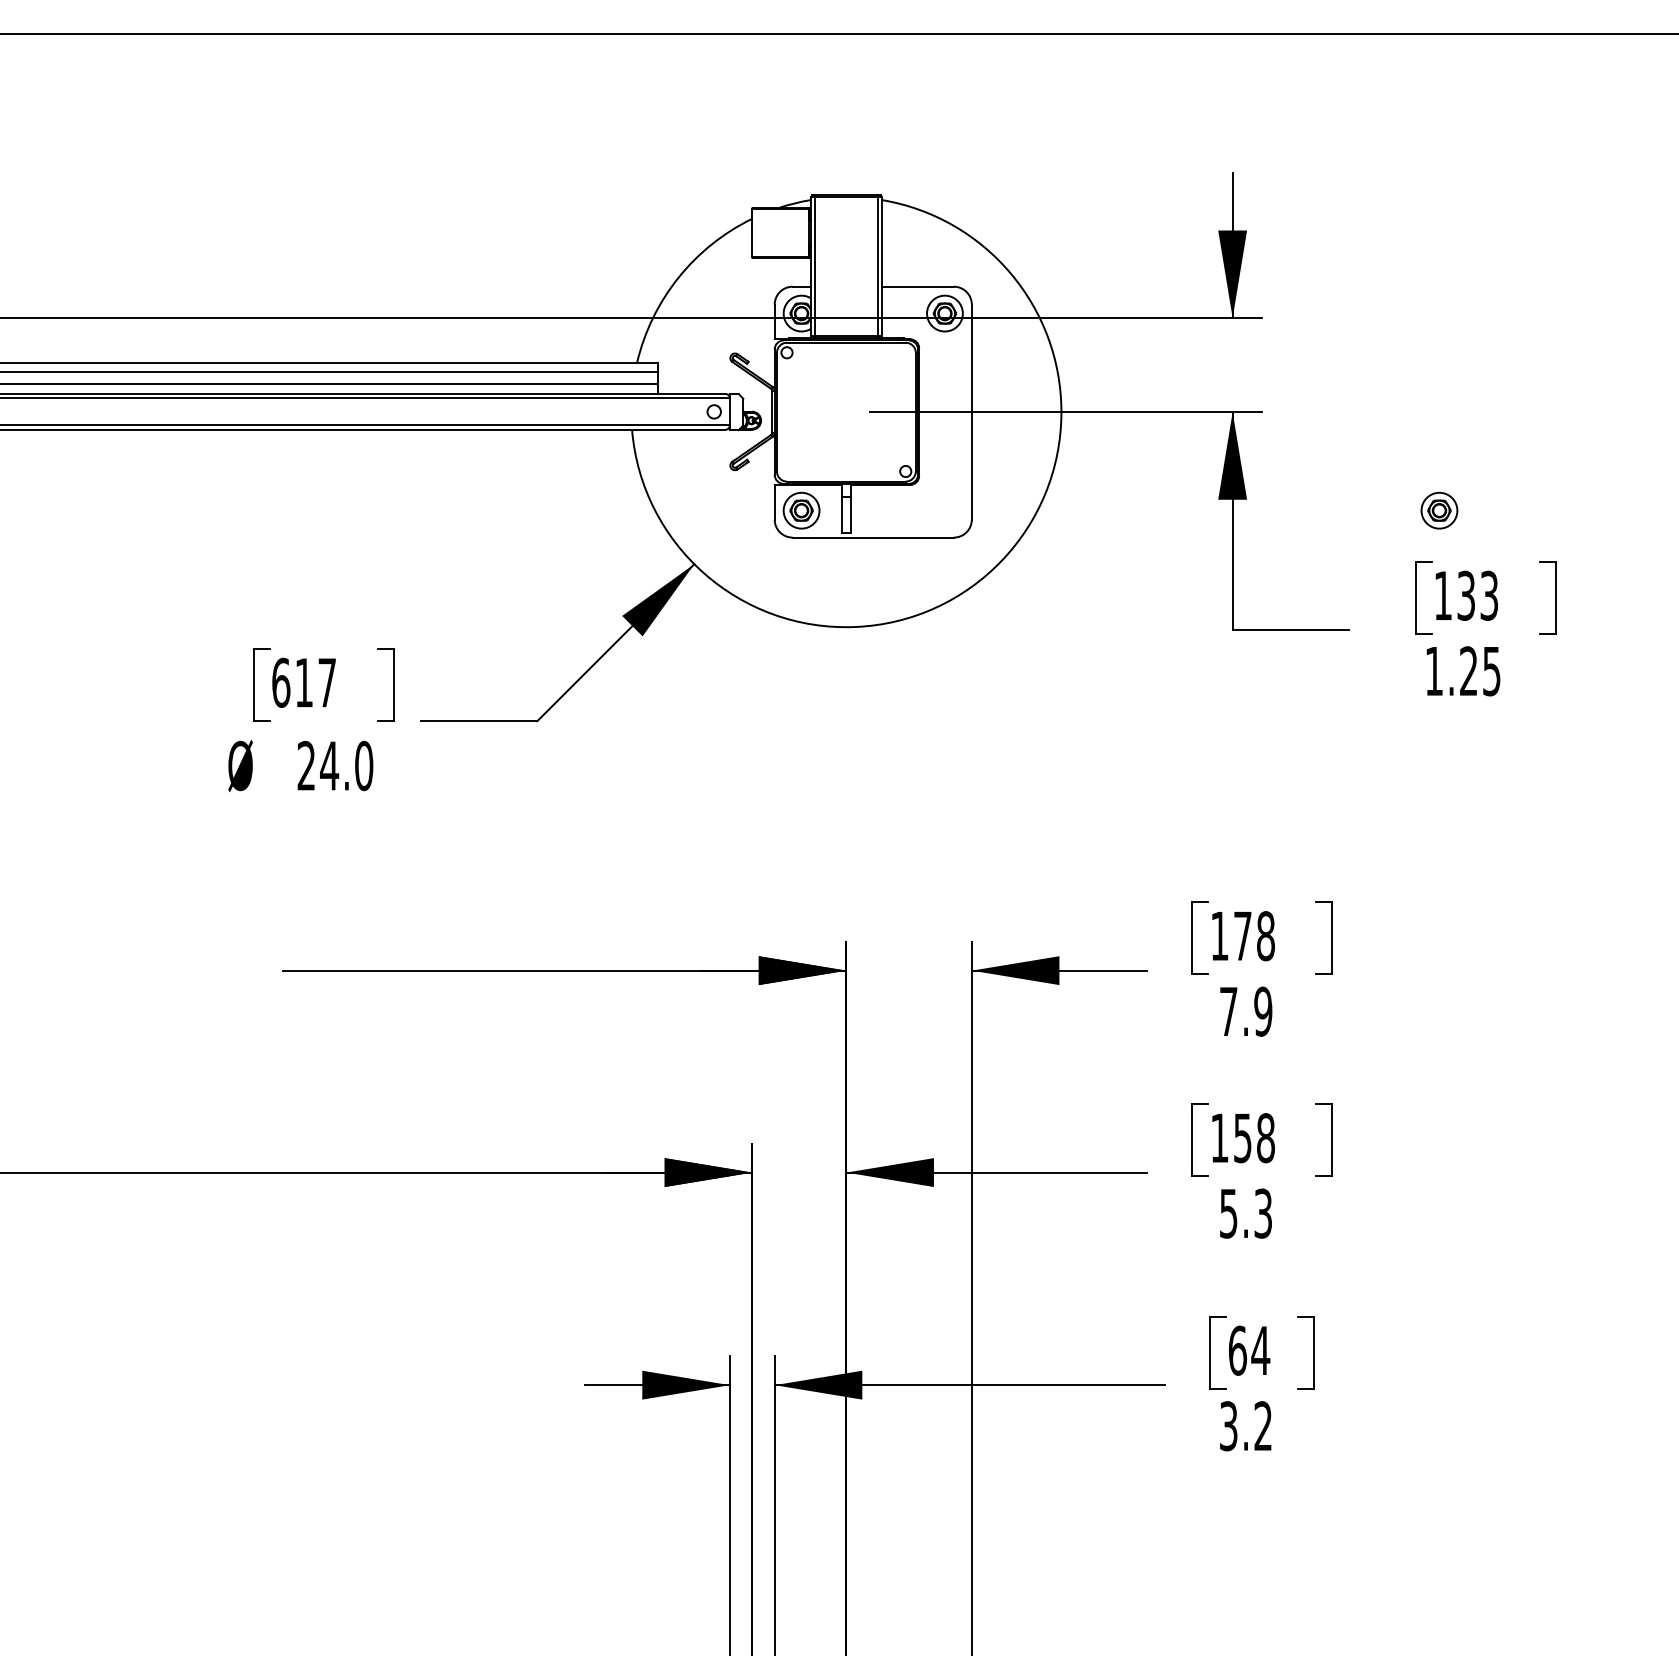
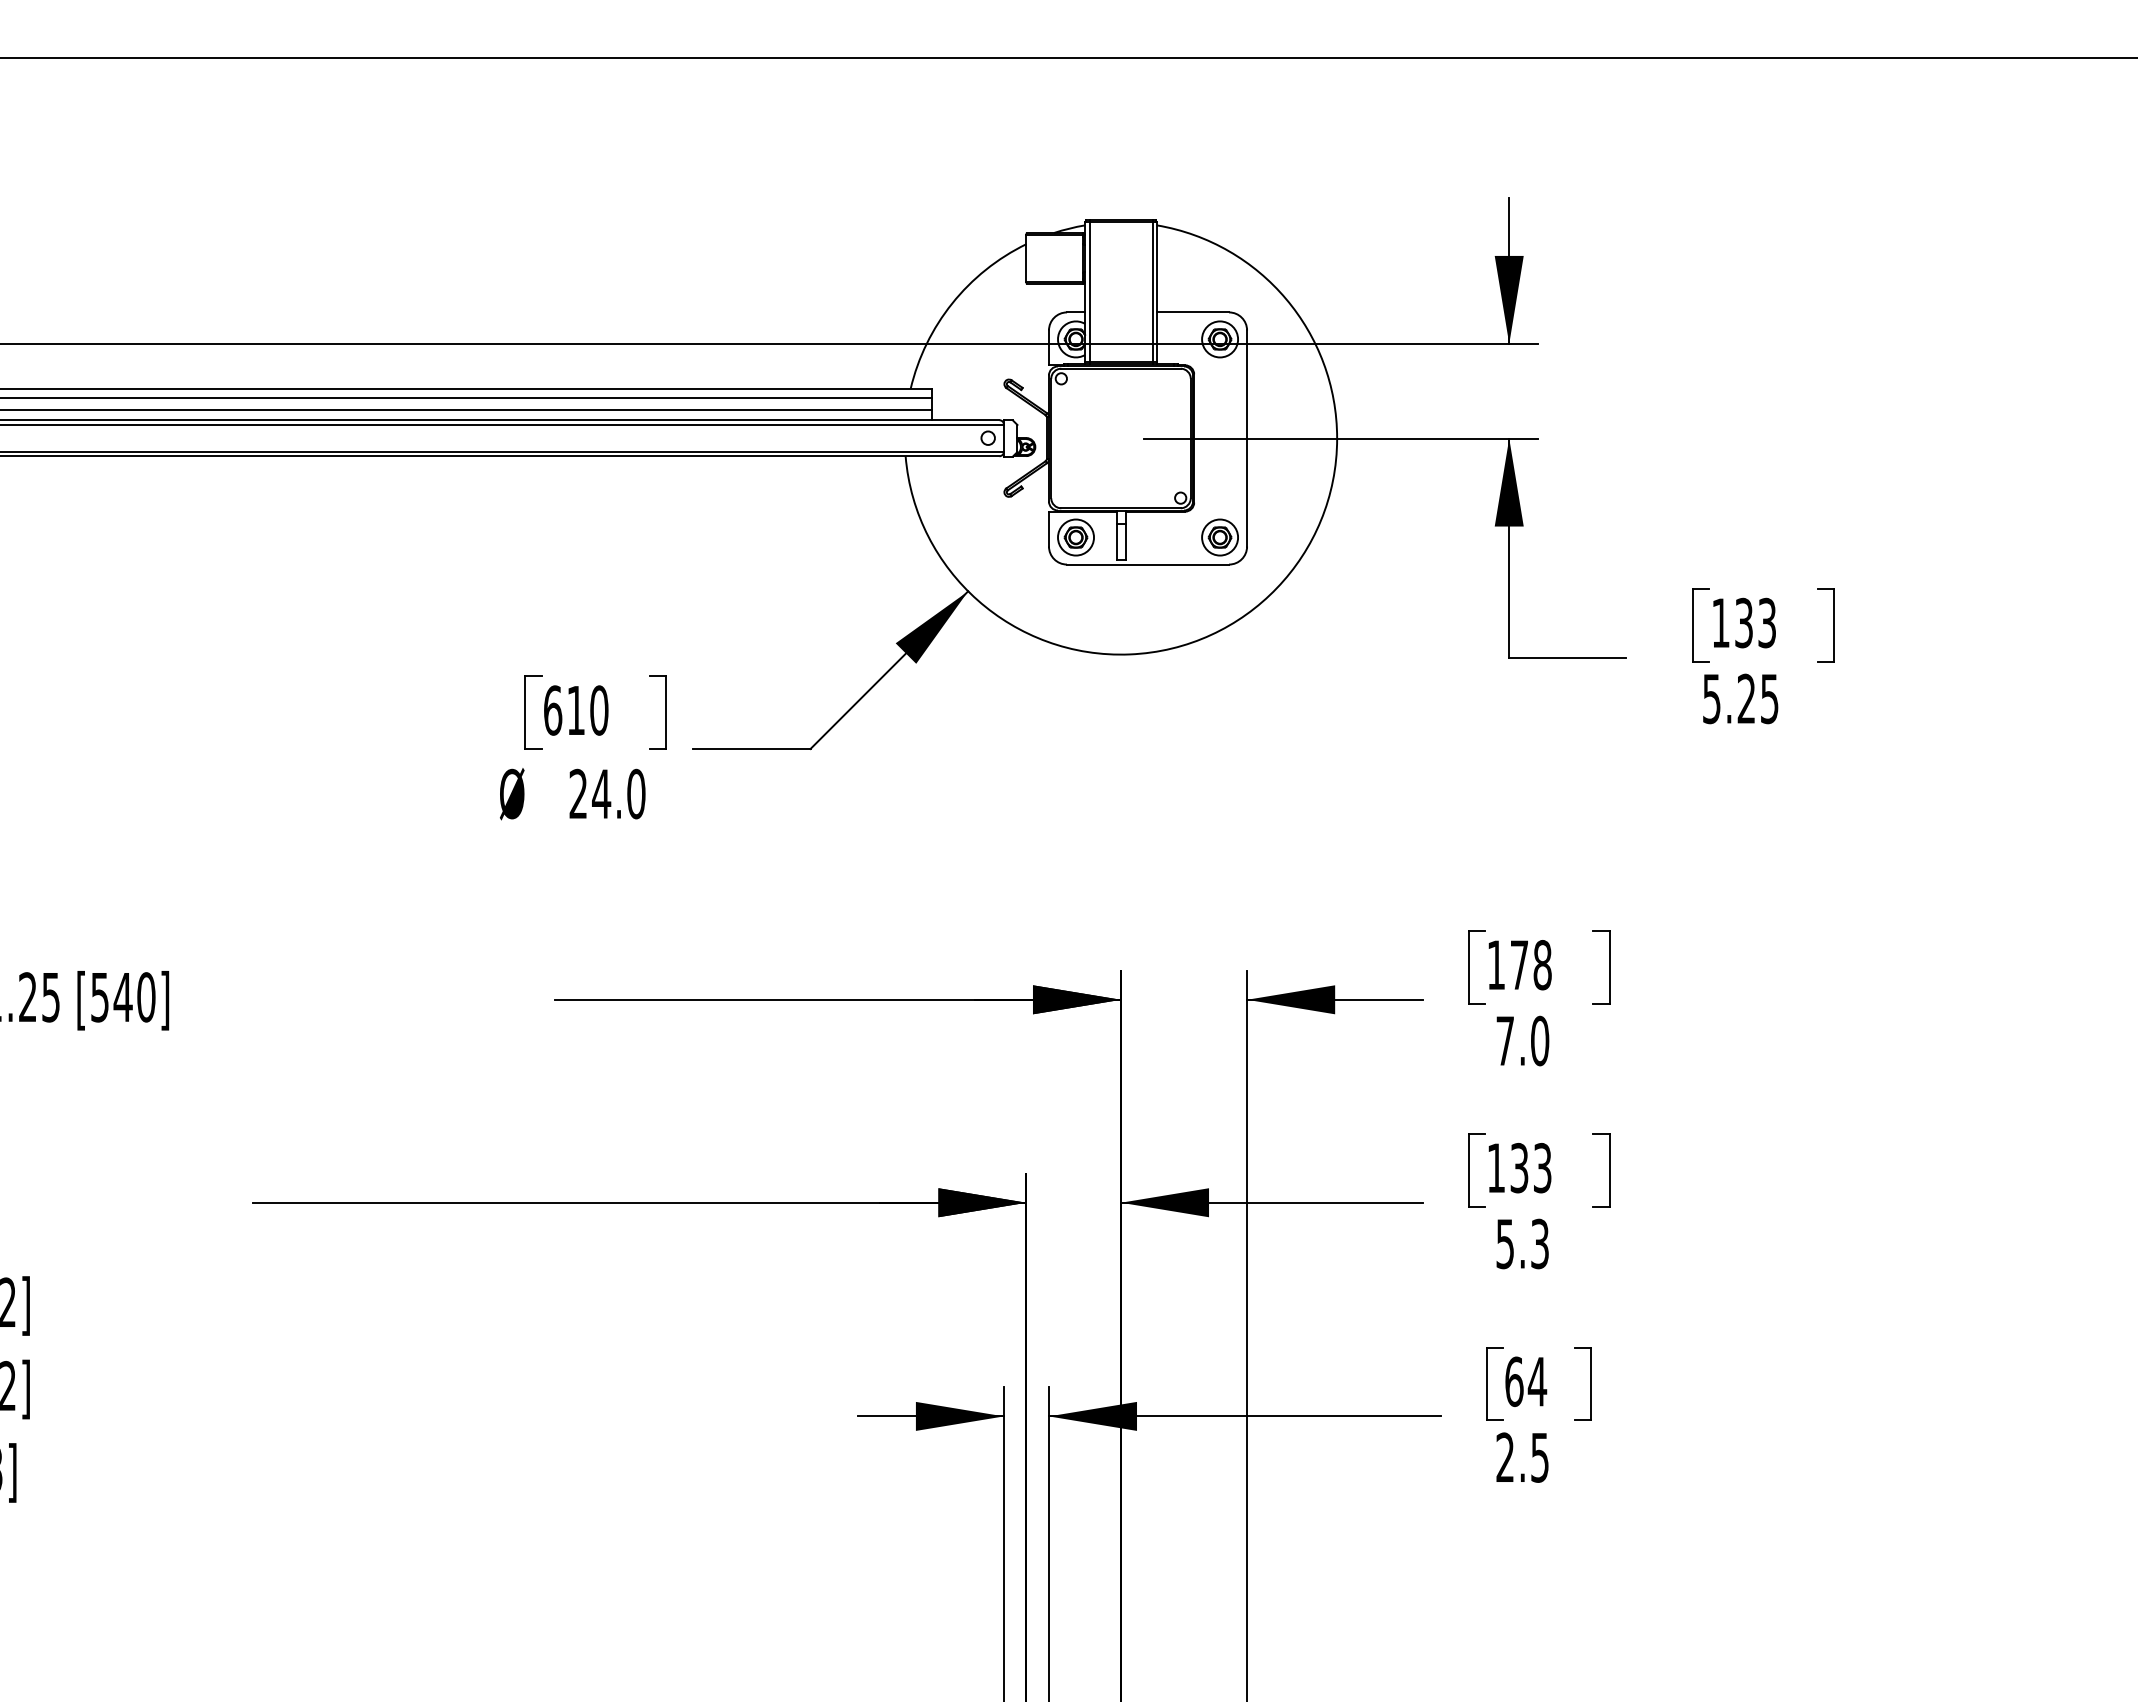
part: (1438, 510) -> (1219, 537), moved
text: (1433, 671) -> (1711, 699), 1.25 -> 5.25
text: (327, 682) -> (599, 710), 617 -> 610
text: (1262, 1012) -> (1539, 1041), 7.9 -> 7.0
text: (1254, 1137) -> (1531, 1167), 158 -> 133
text: (1245, 1426) -> (1522, 1457), 3.2 -> 2.5

